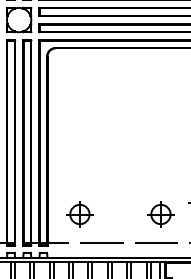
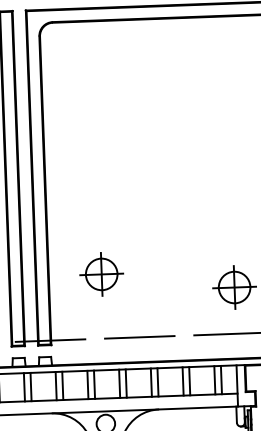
part: (79, 214) -> (101, 274), moved

